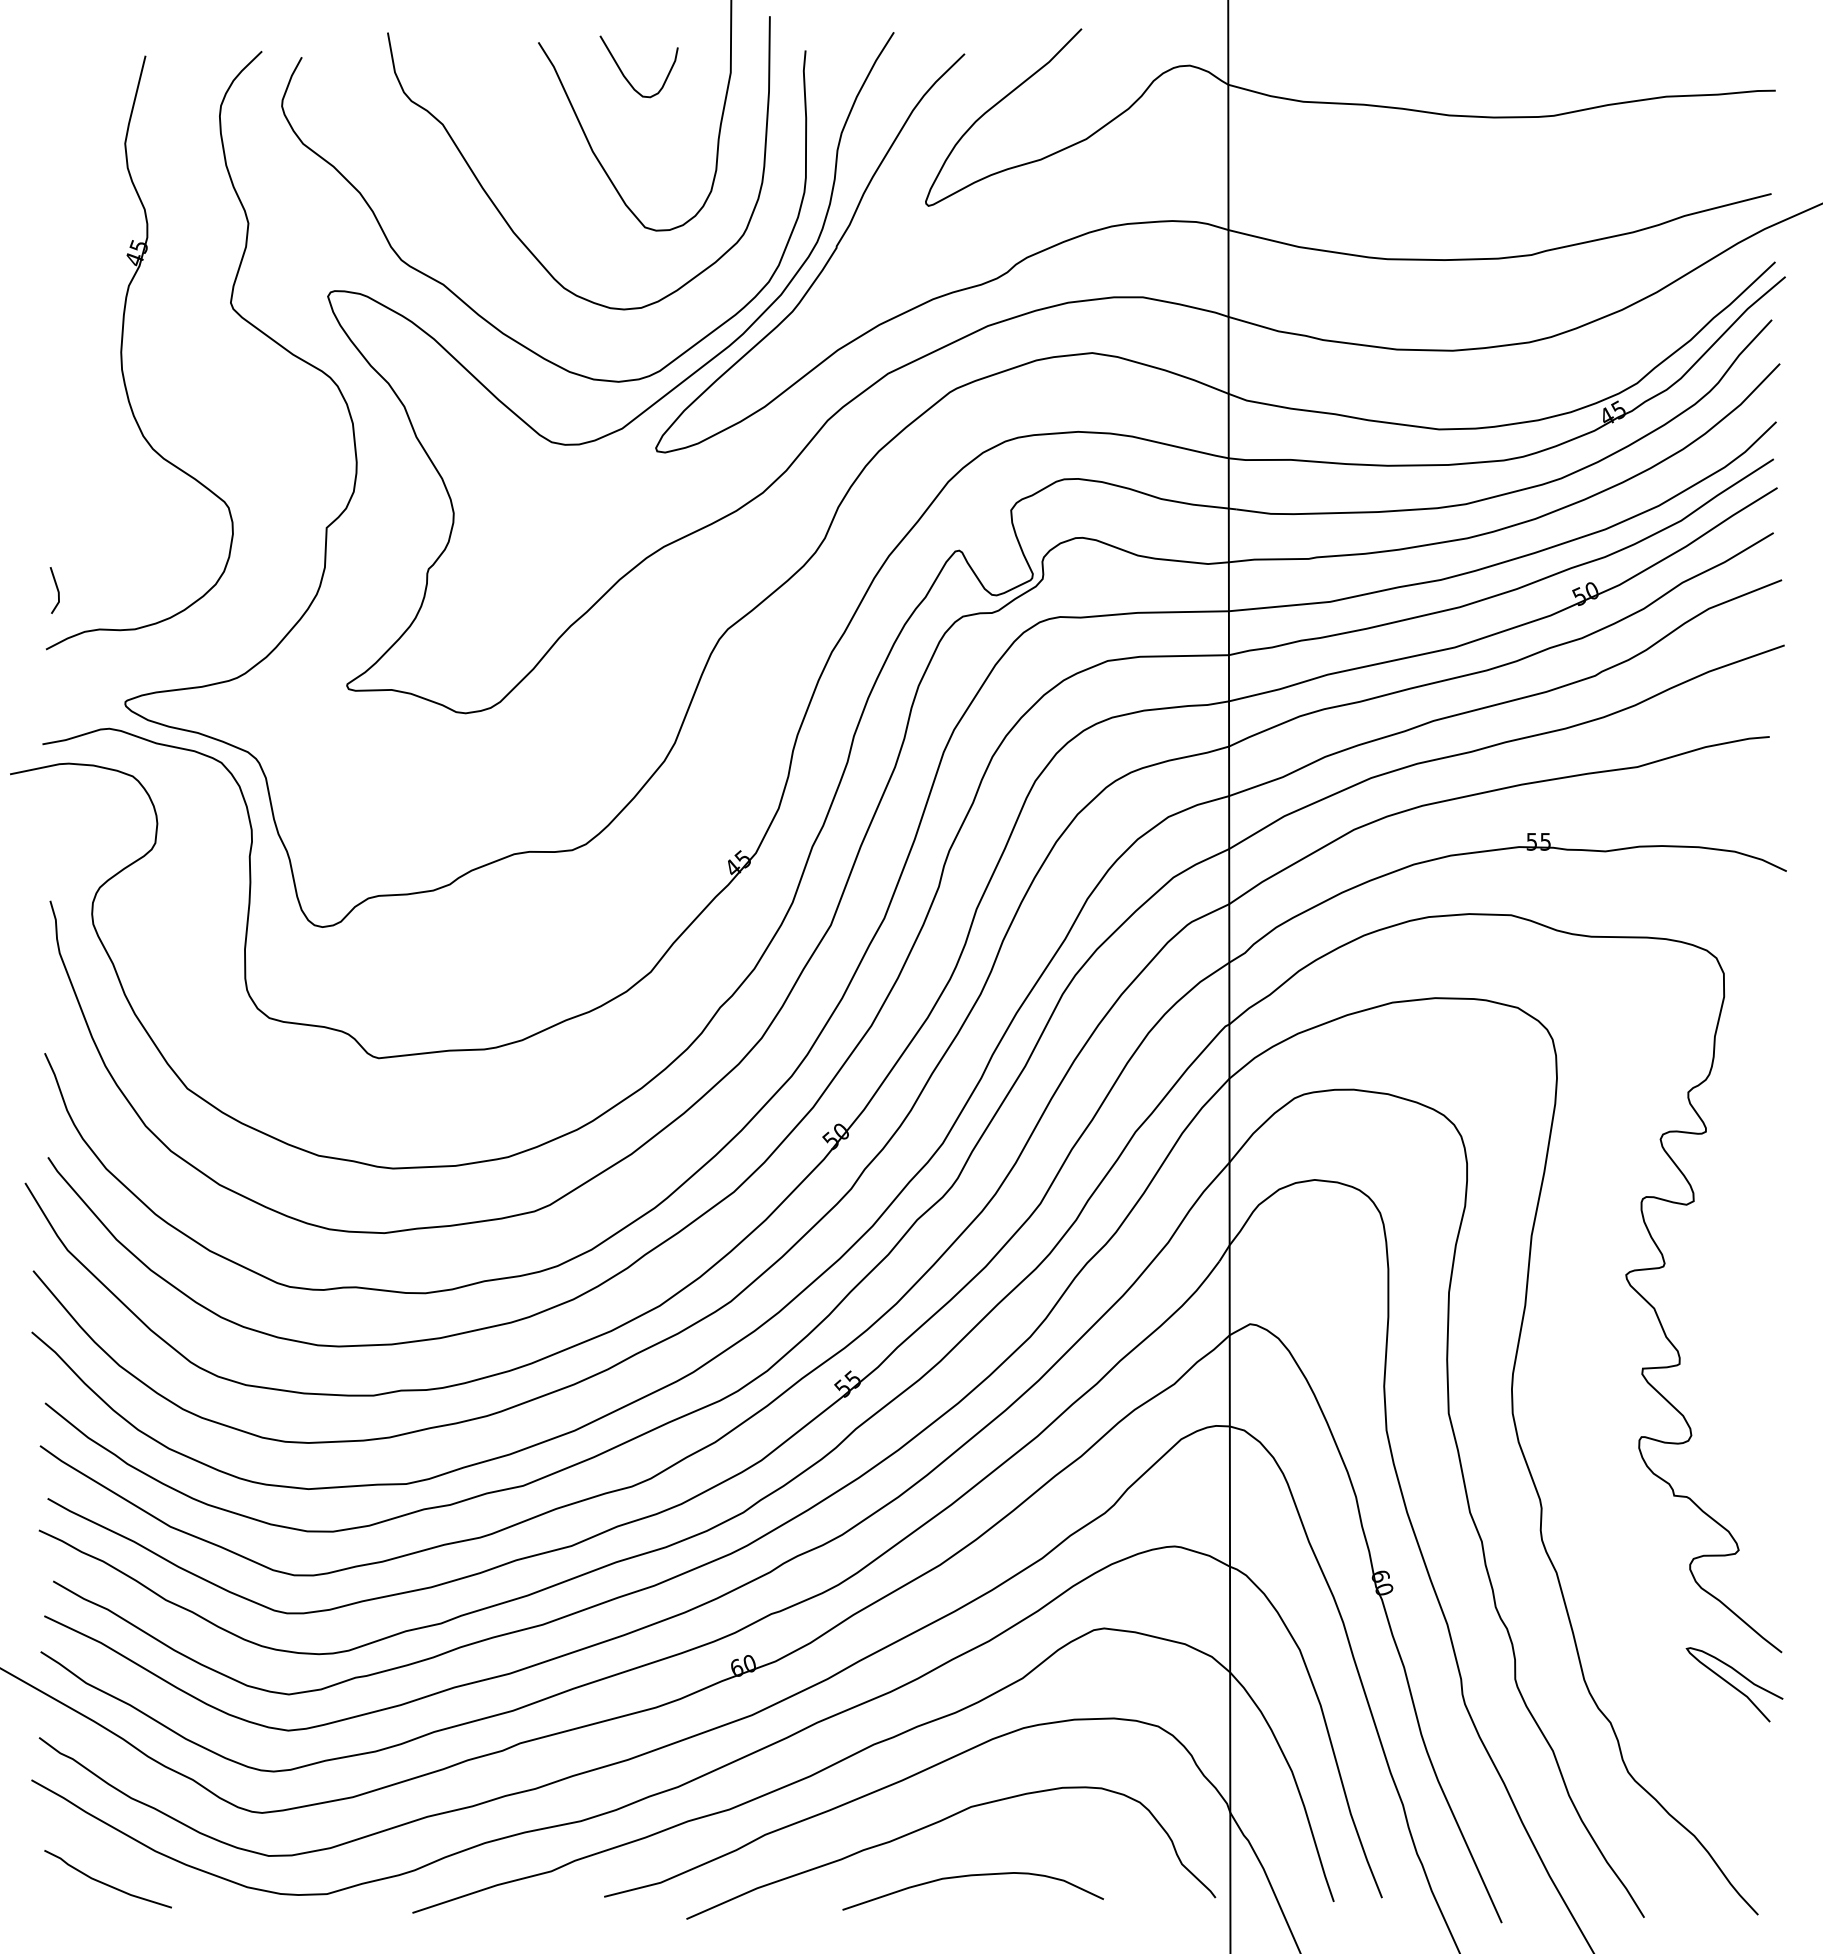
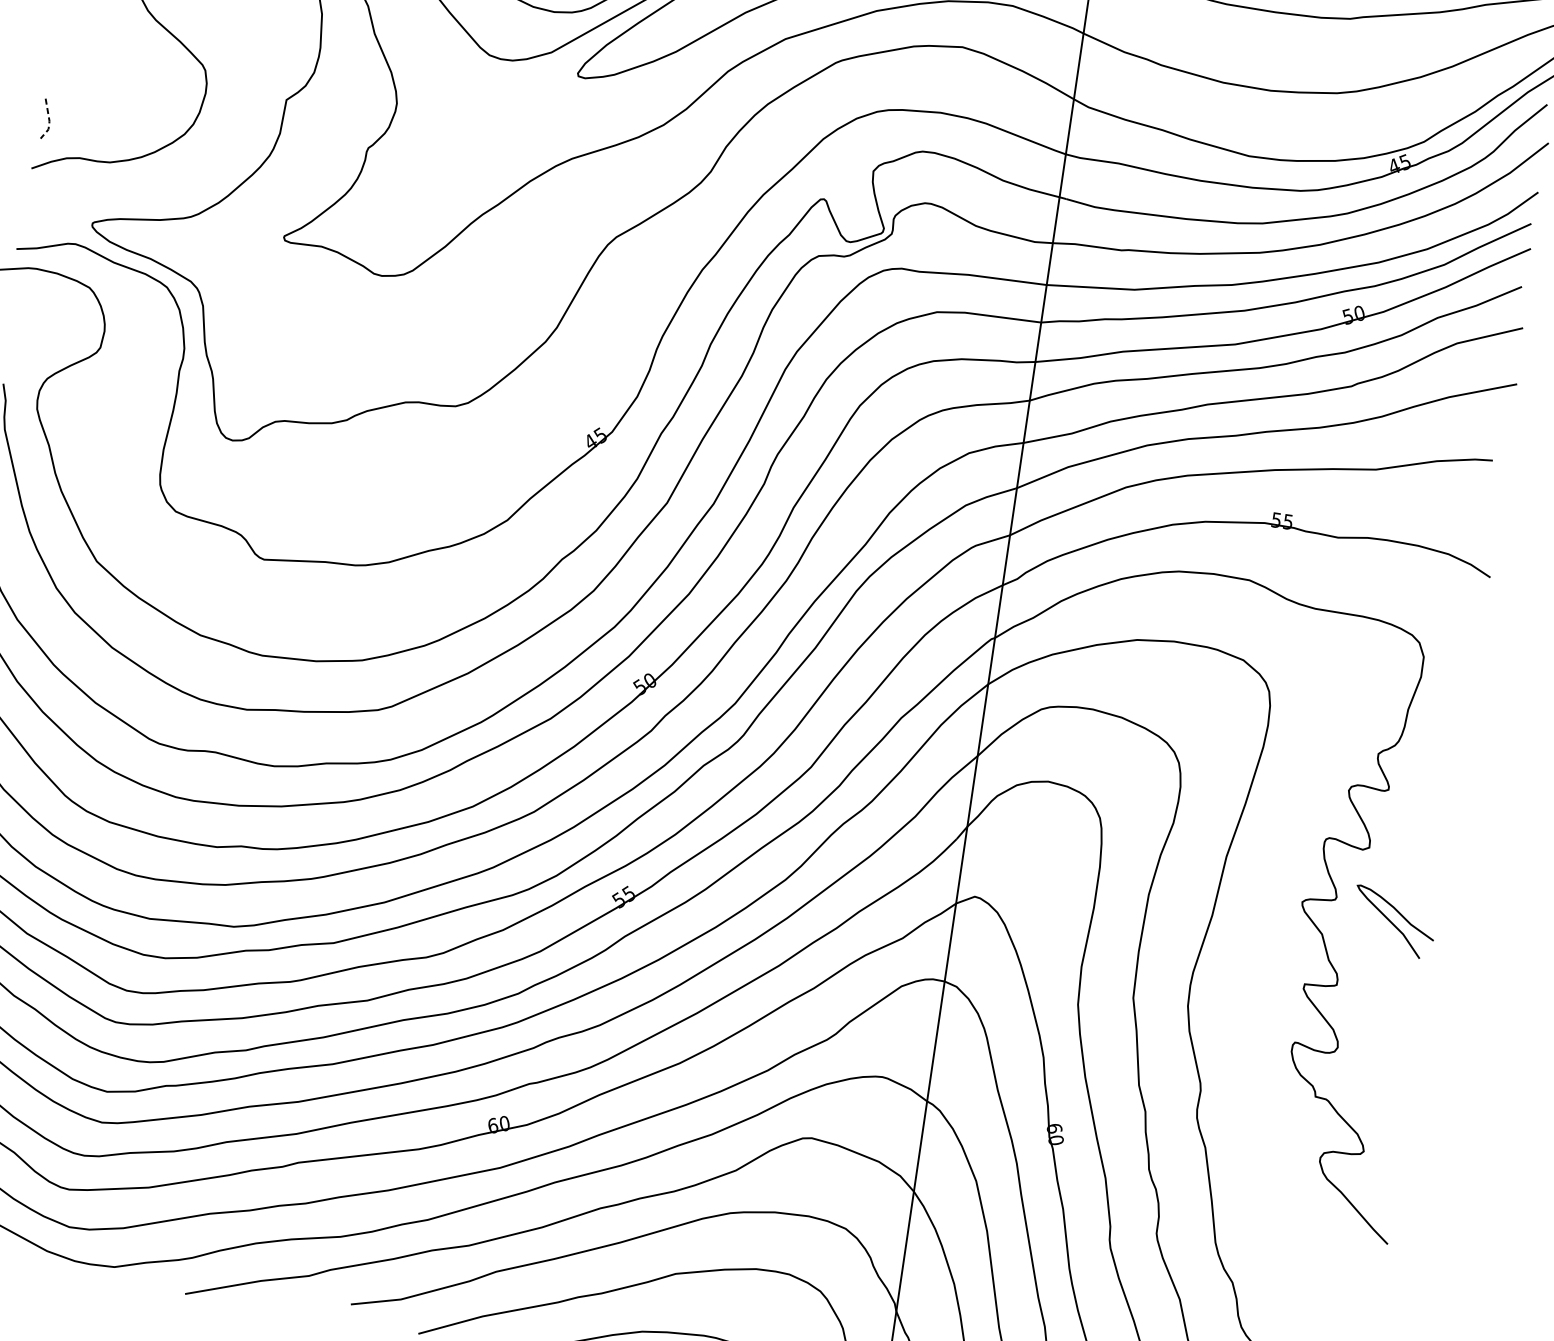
line: (58, 592) -> (49, 121), solid -> dashed
curve: (1733, 1685) -> (1392, 922), moved

